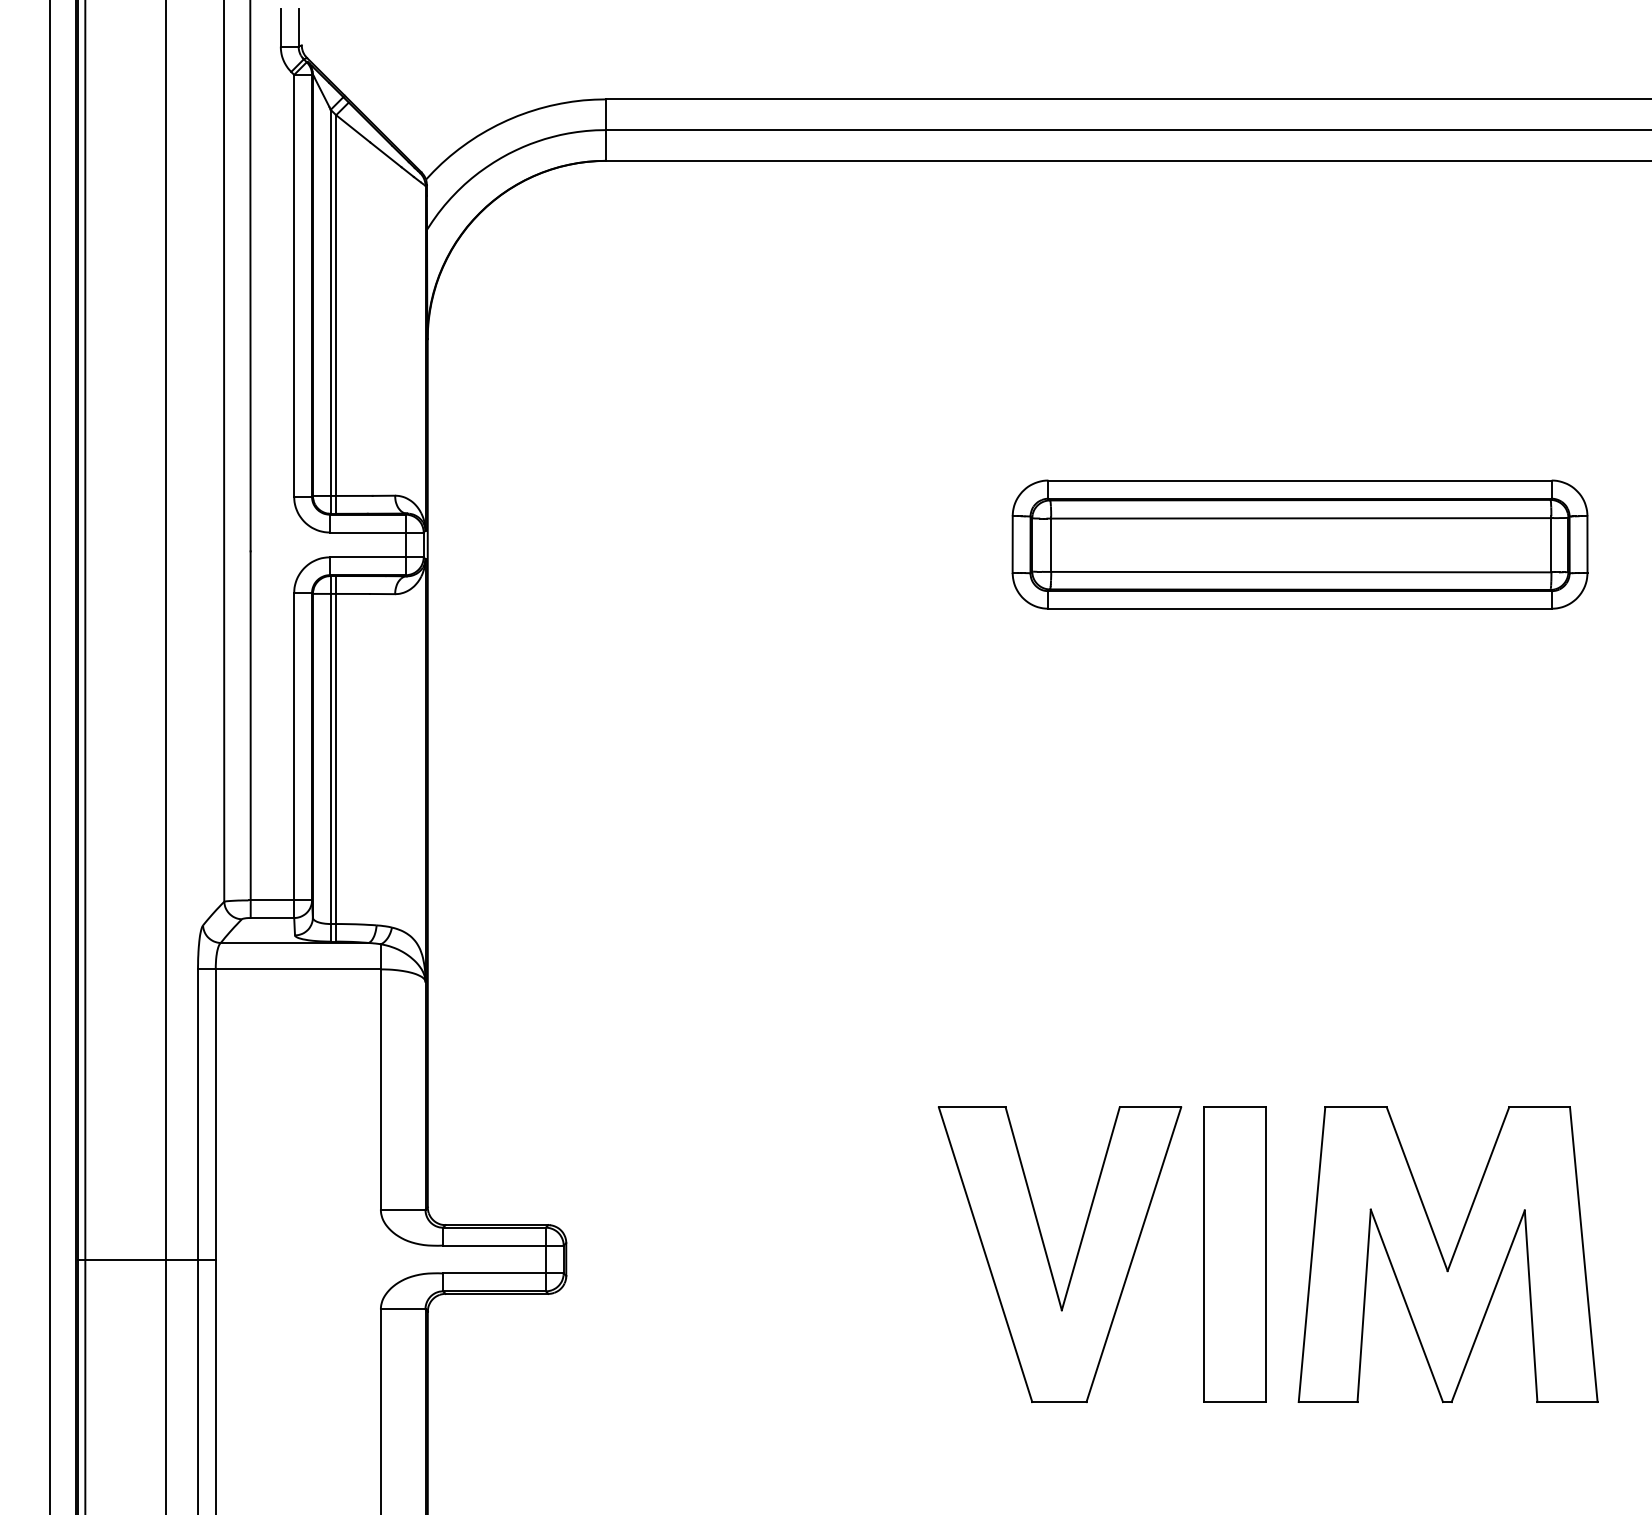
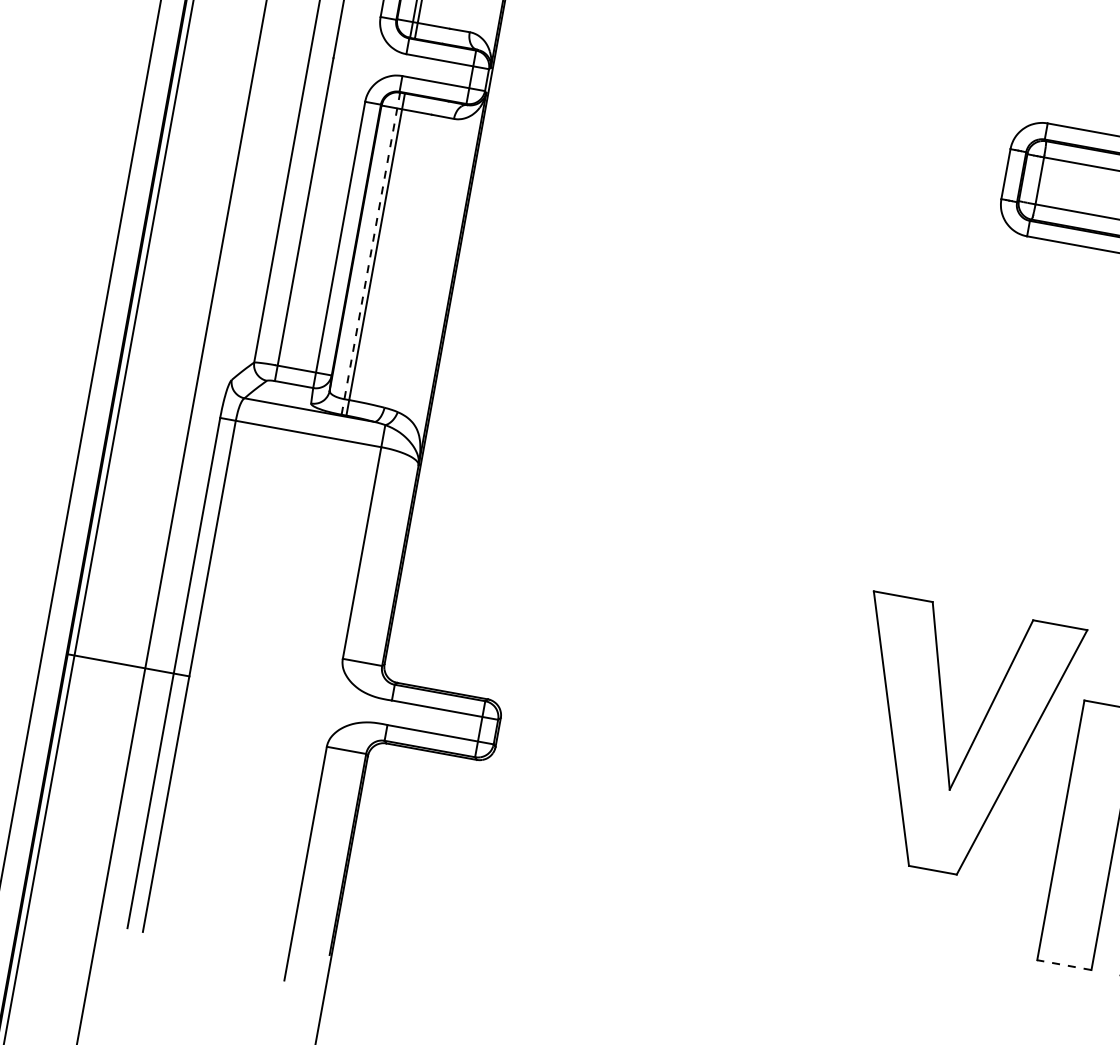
line: (330, 758) -> (370, 253), solid -> dashed
part: (1048, 1257) -> (946, 741), moved
line: (1234, 1402) -> (1064, 965), solid -> dashed

